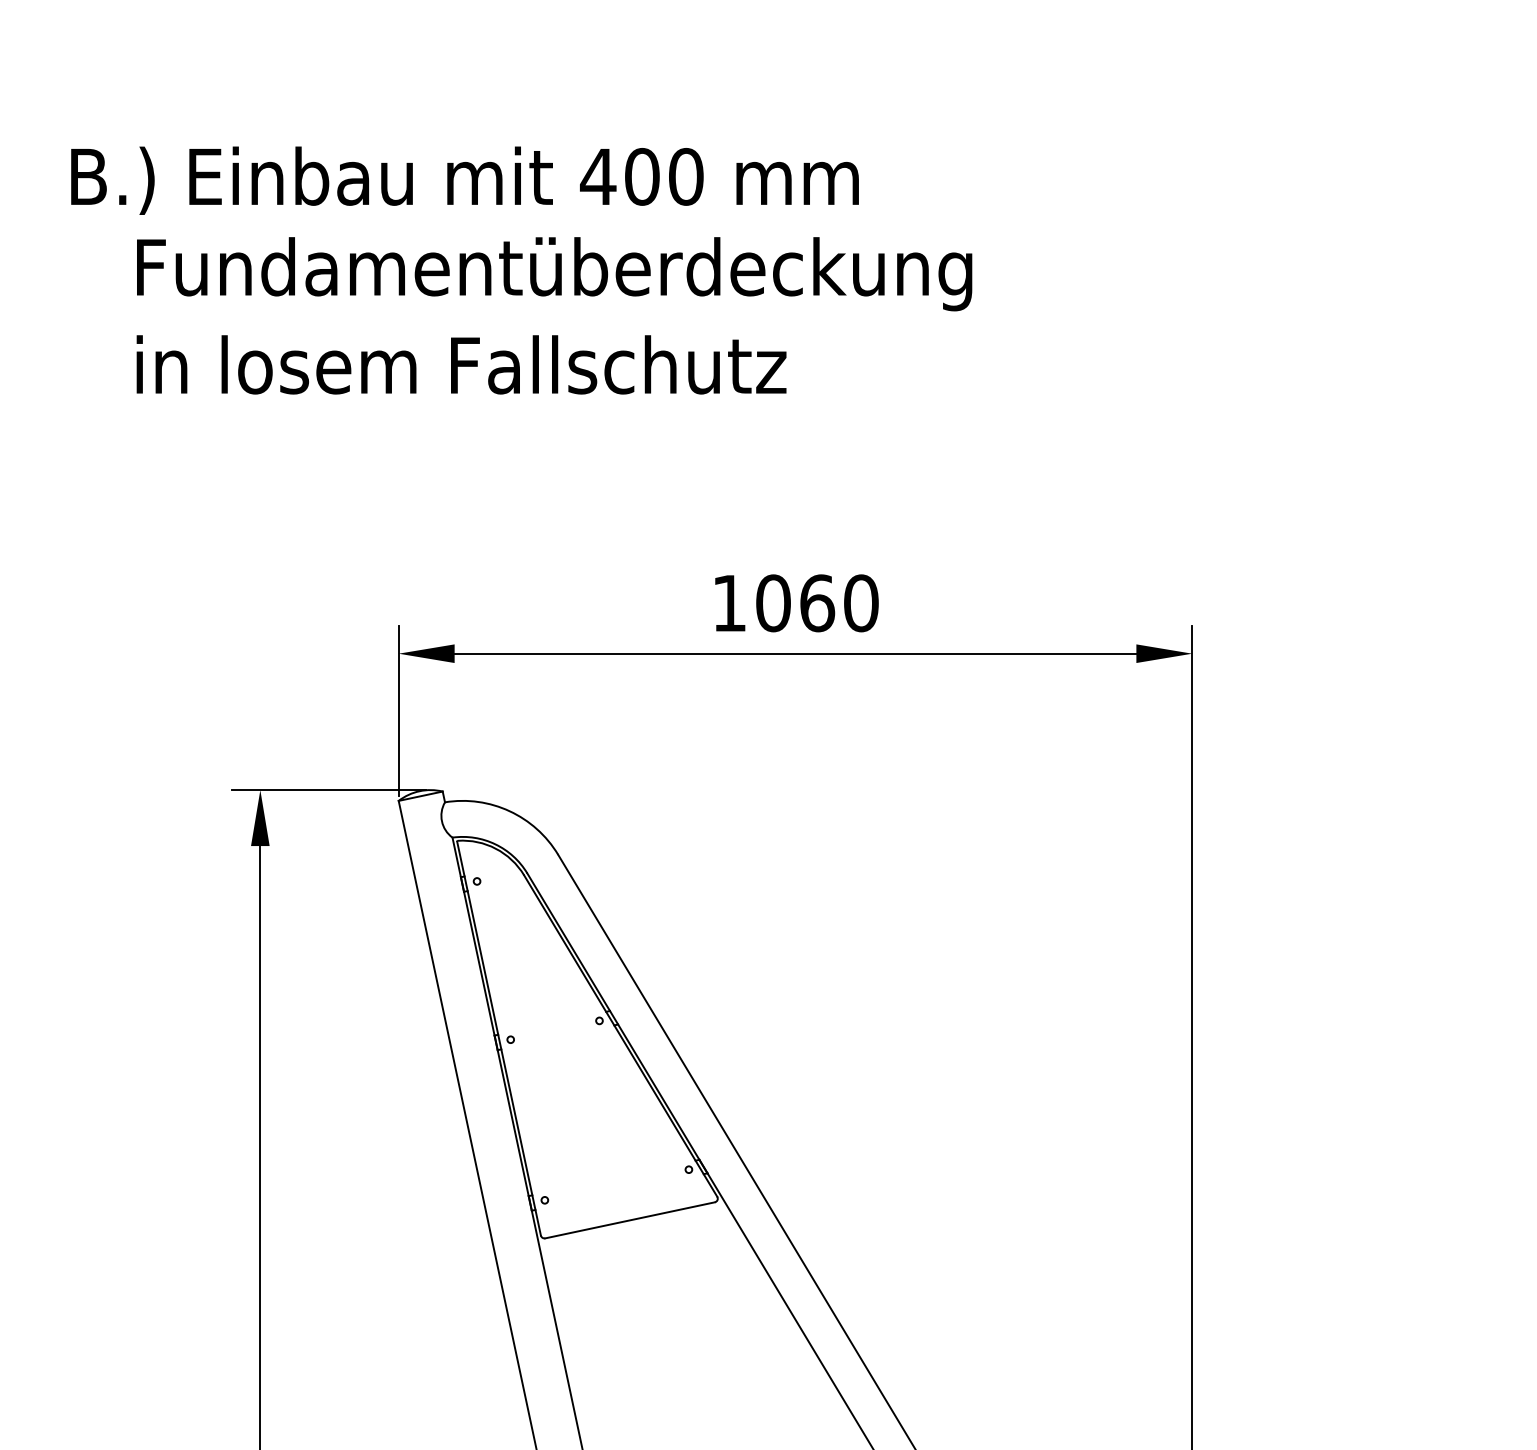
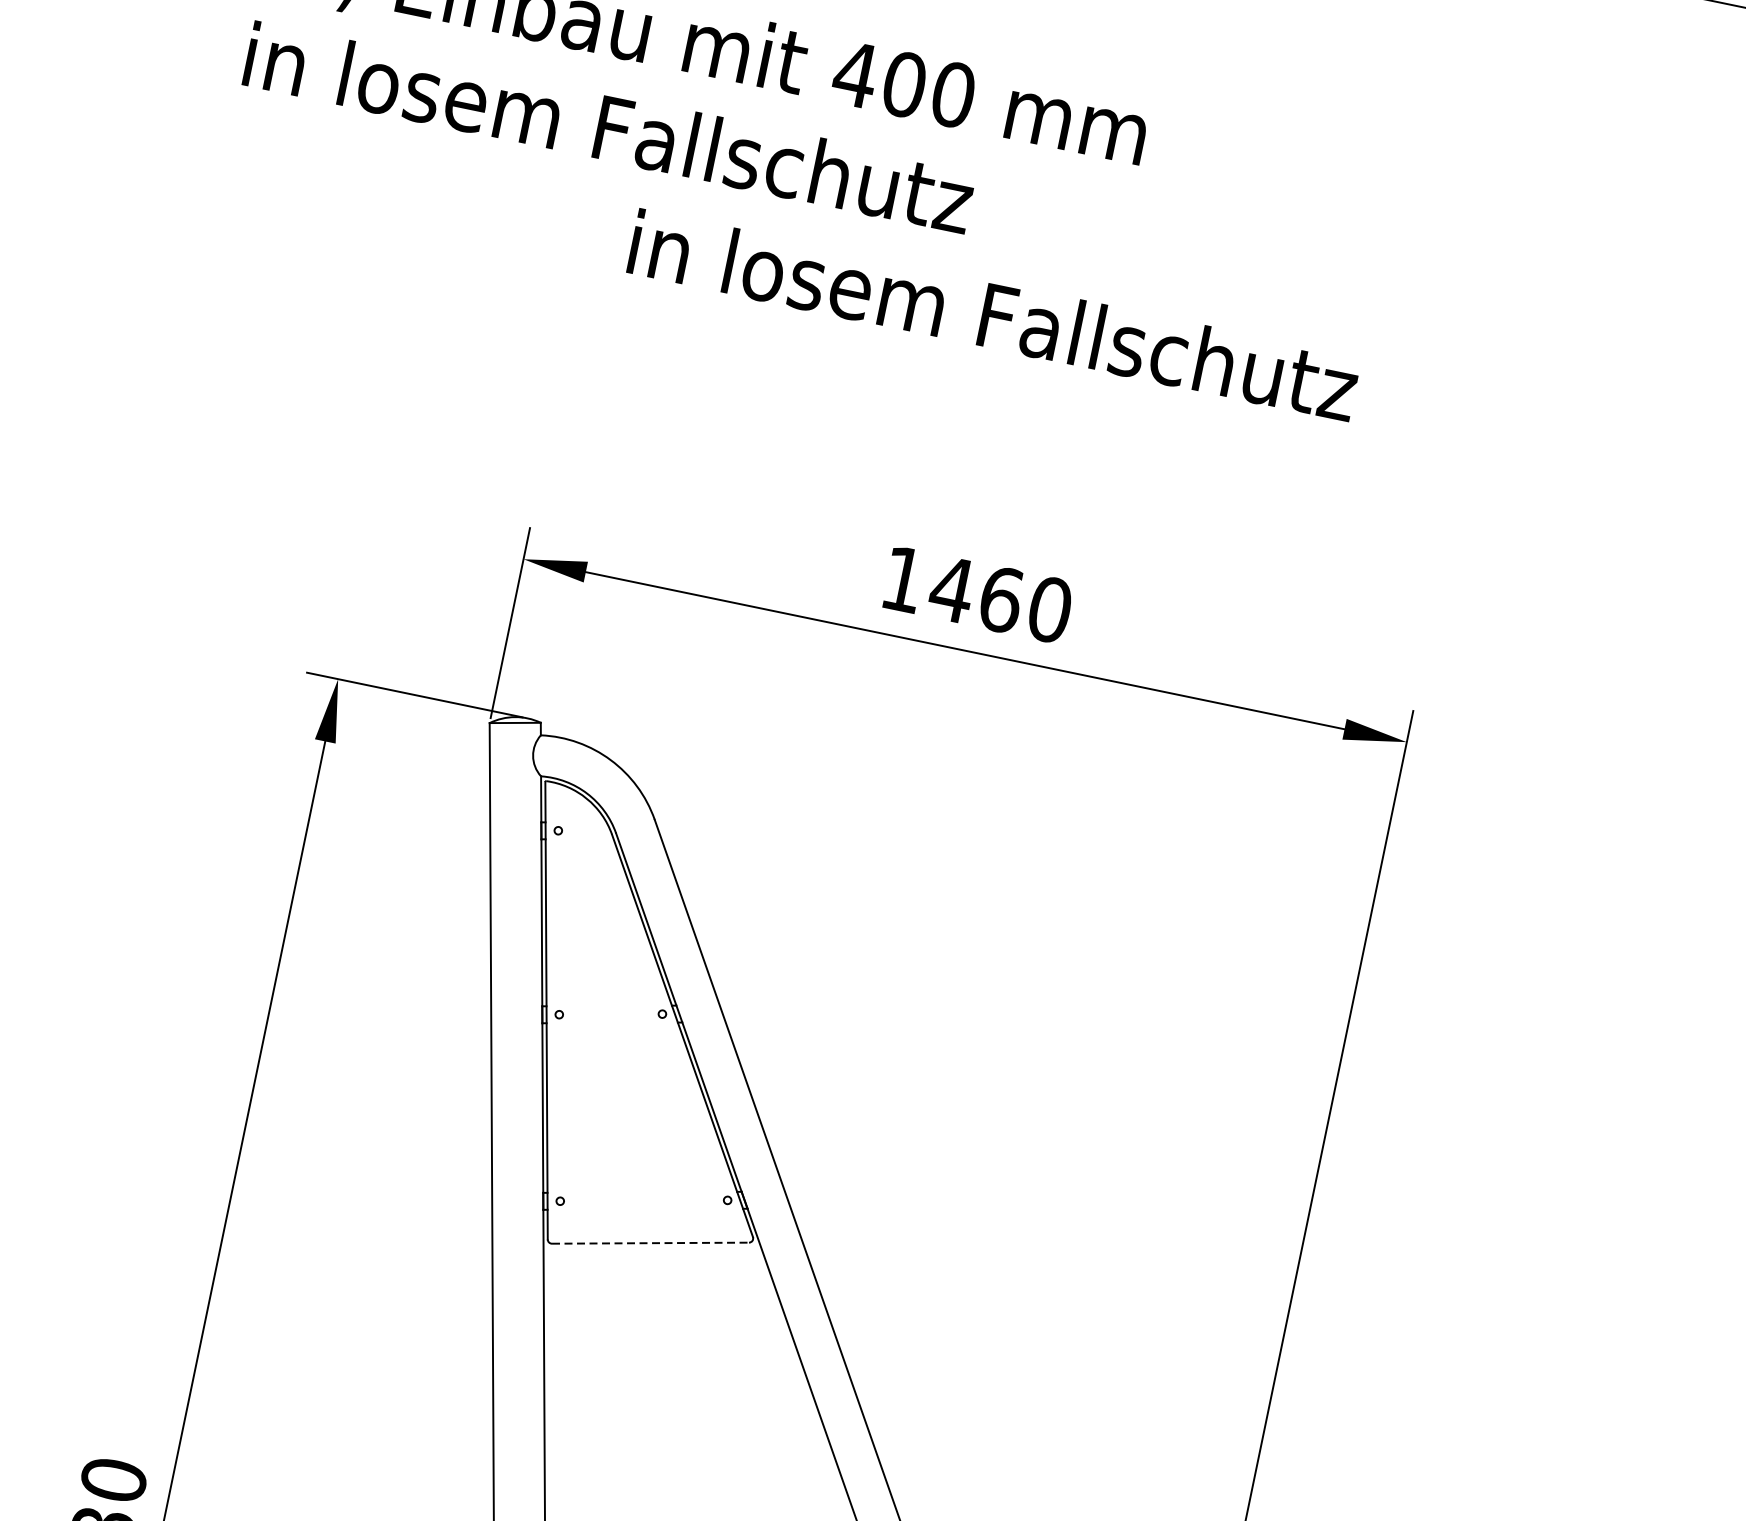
text: (521, 274) -> (747, 165), Fundamentüberdeckung -> in losem Fallschutz
text: (461, 364) -> (994, 315), moved
text: (773, 603) -> (952, 589), 1060 -> 1460
line: (630, 1220) -> (650, 1243), solid -> dashed

